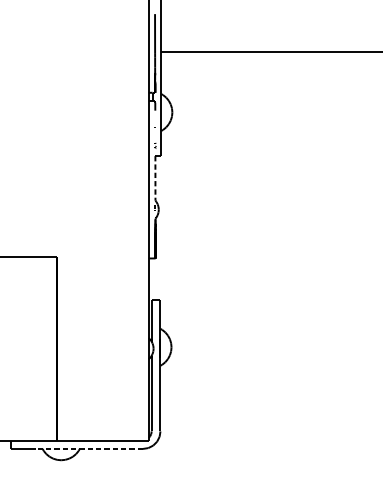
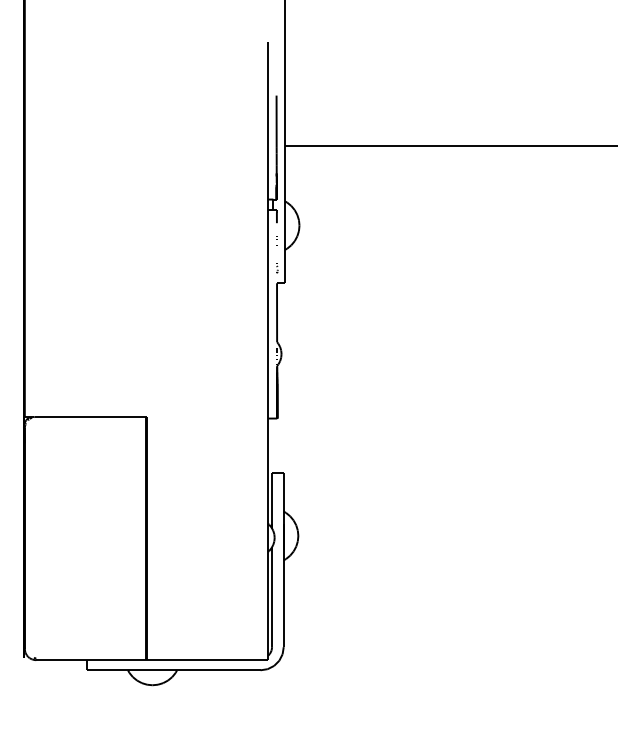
line: (155, 178) -> (277, 313), dashed -> solid
line: (89, 449) -> (190, 670), dashed -> solid

